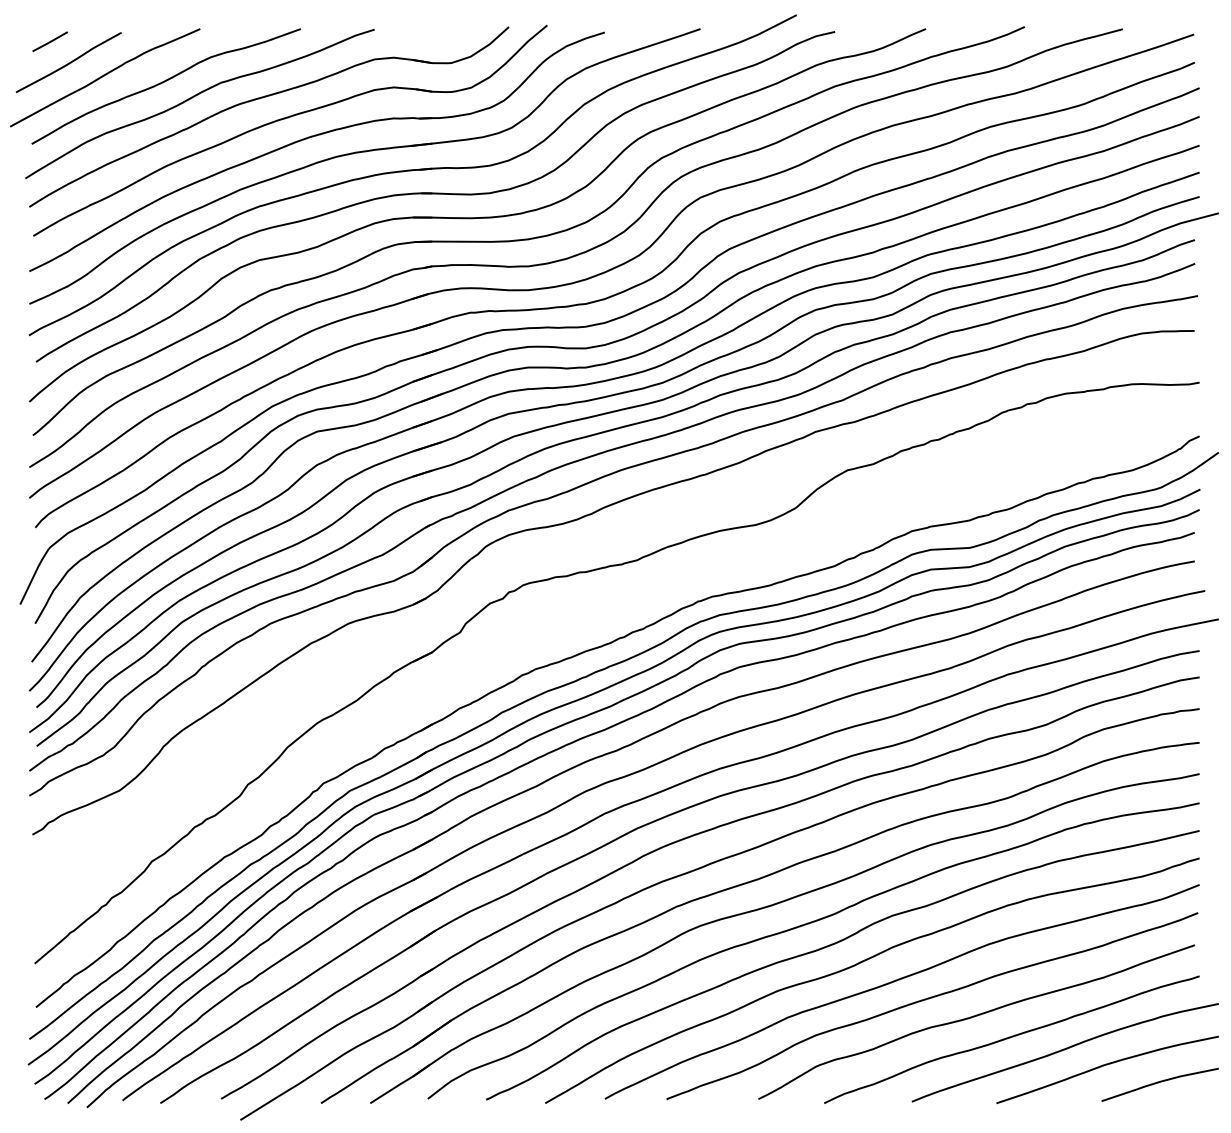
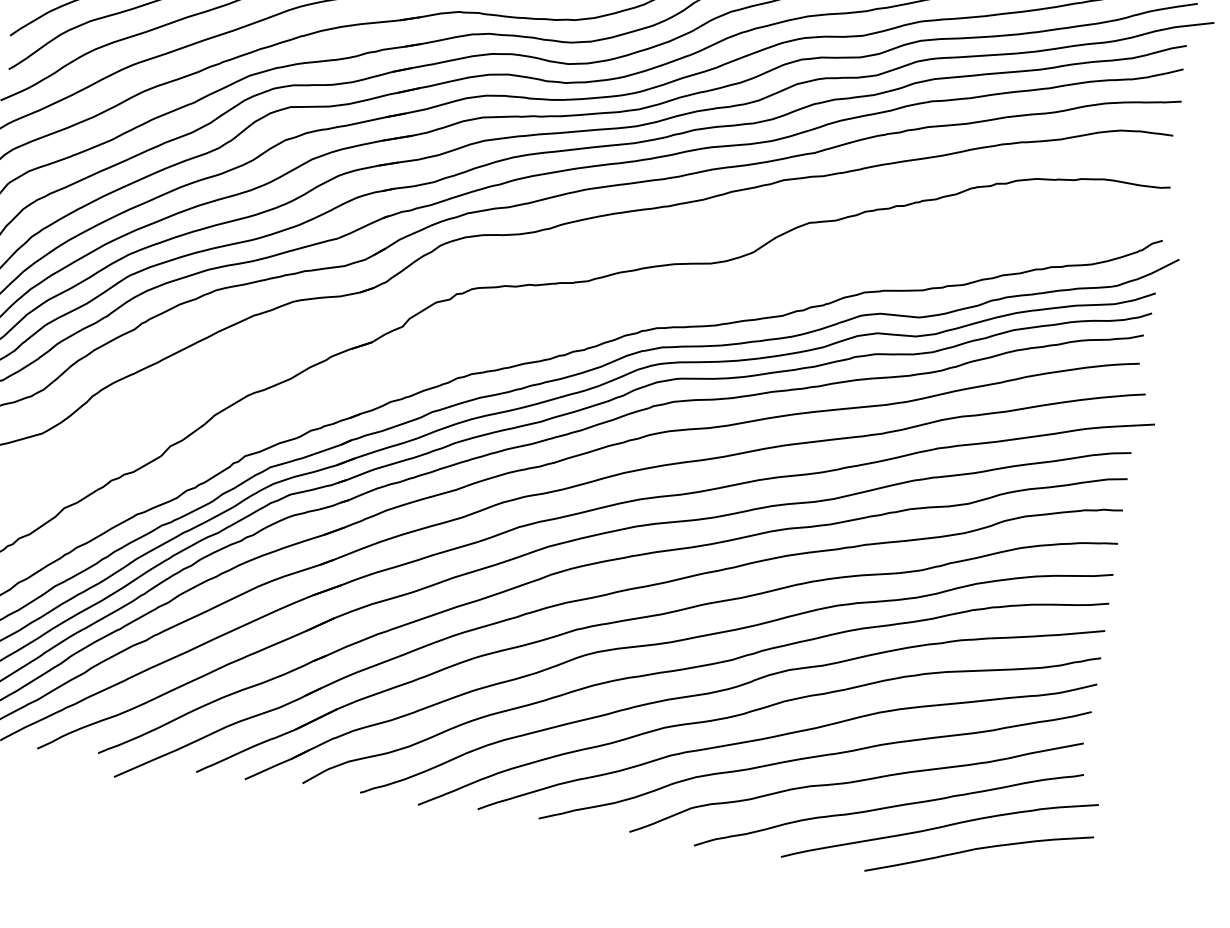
curve: (1158, 1083) -> (1027, 874), removed

